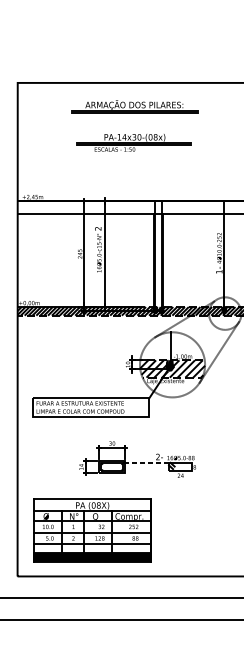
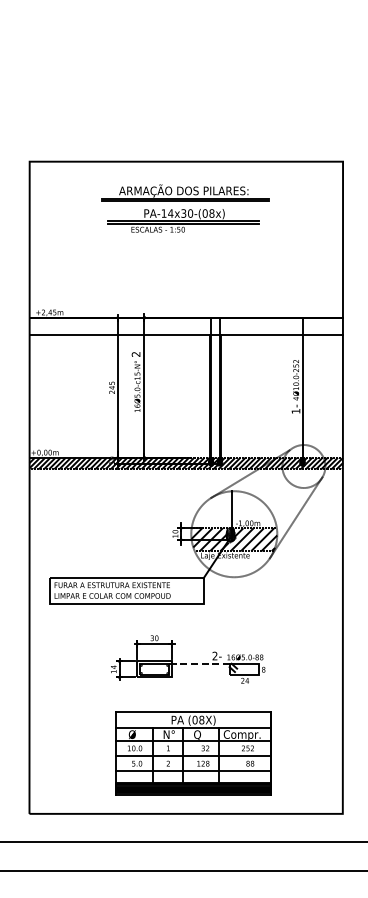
part: (134, 142) -> (183, 220), moved
part: (92, 530) -> (193, 753), moved

